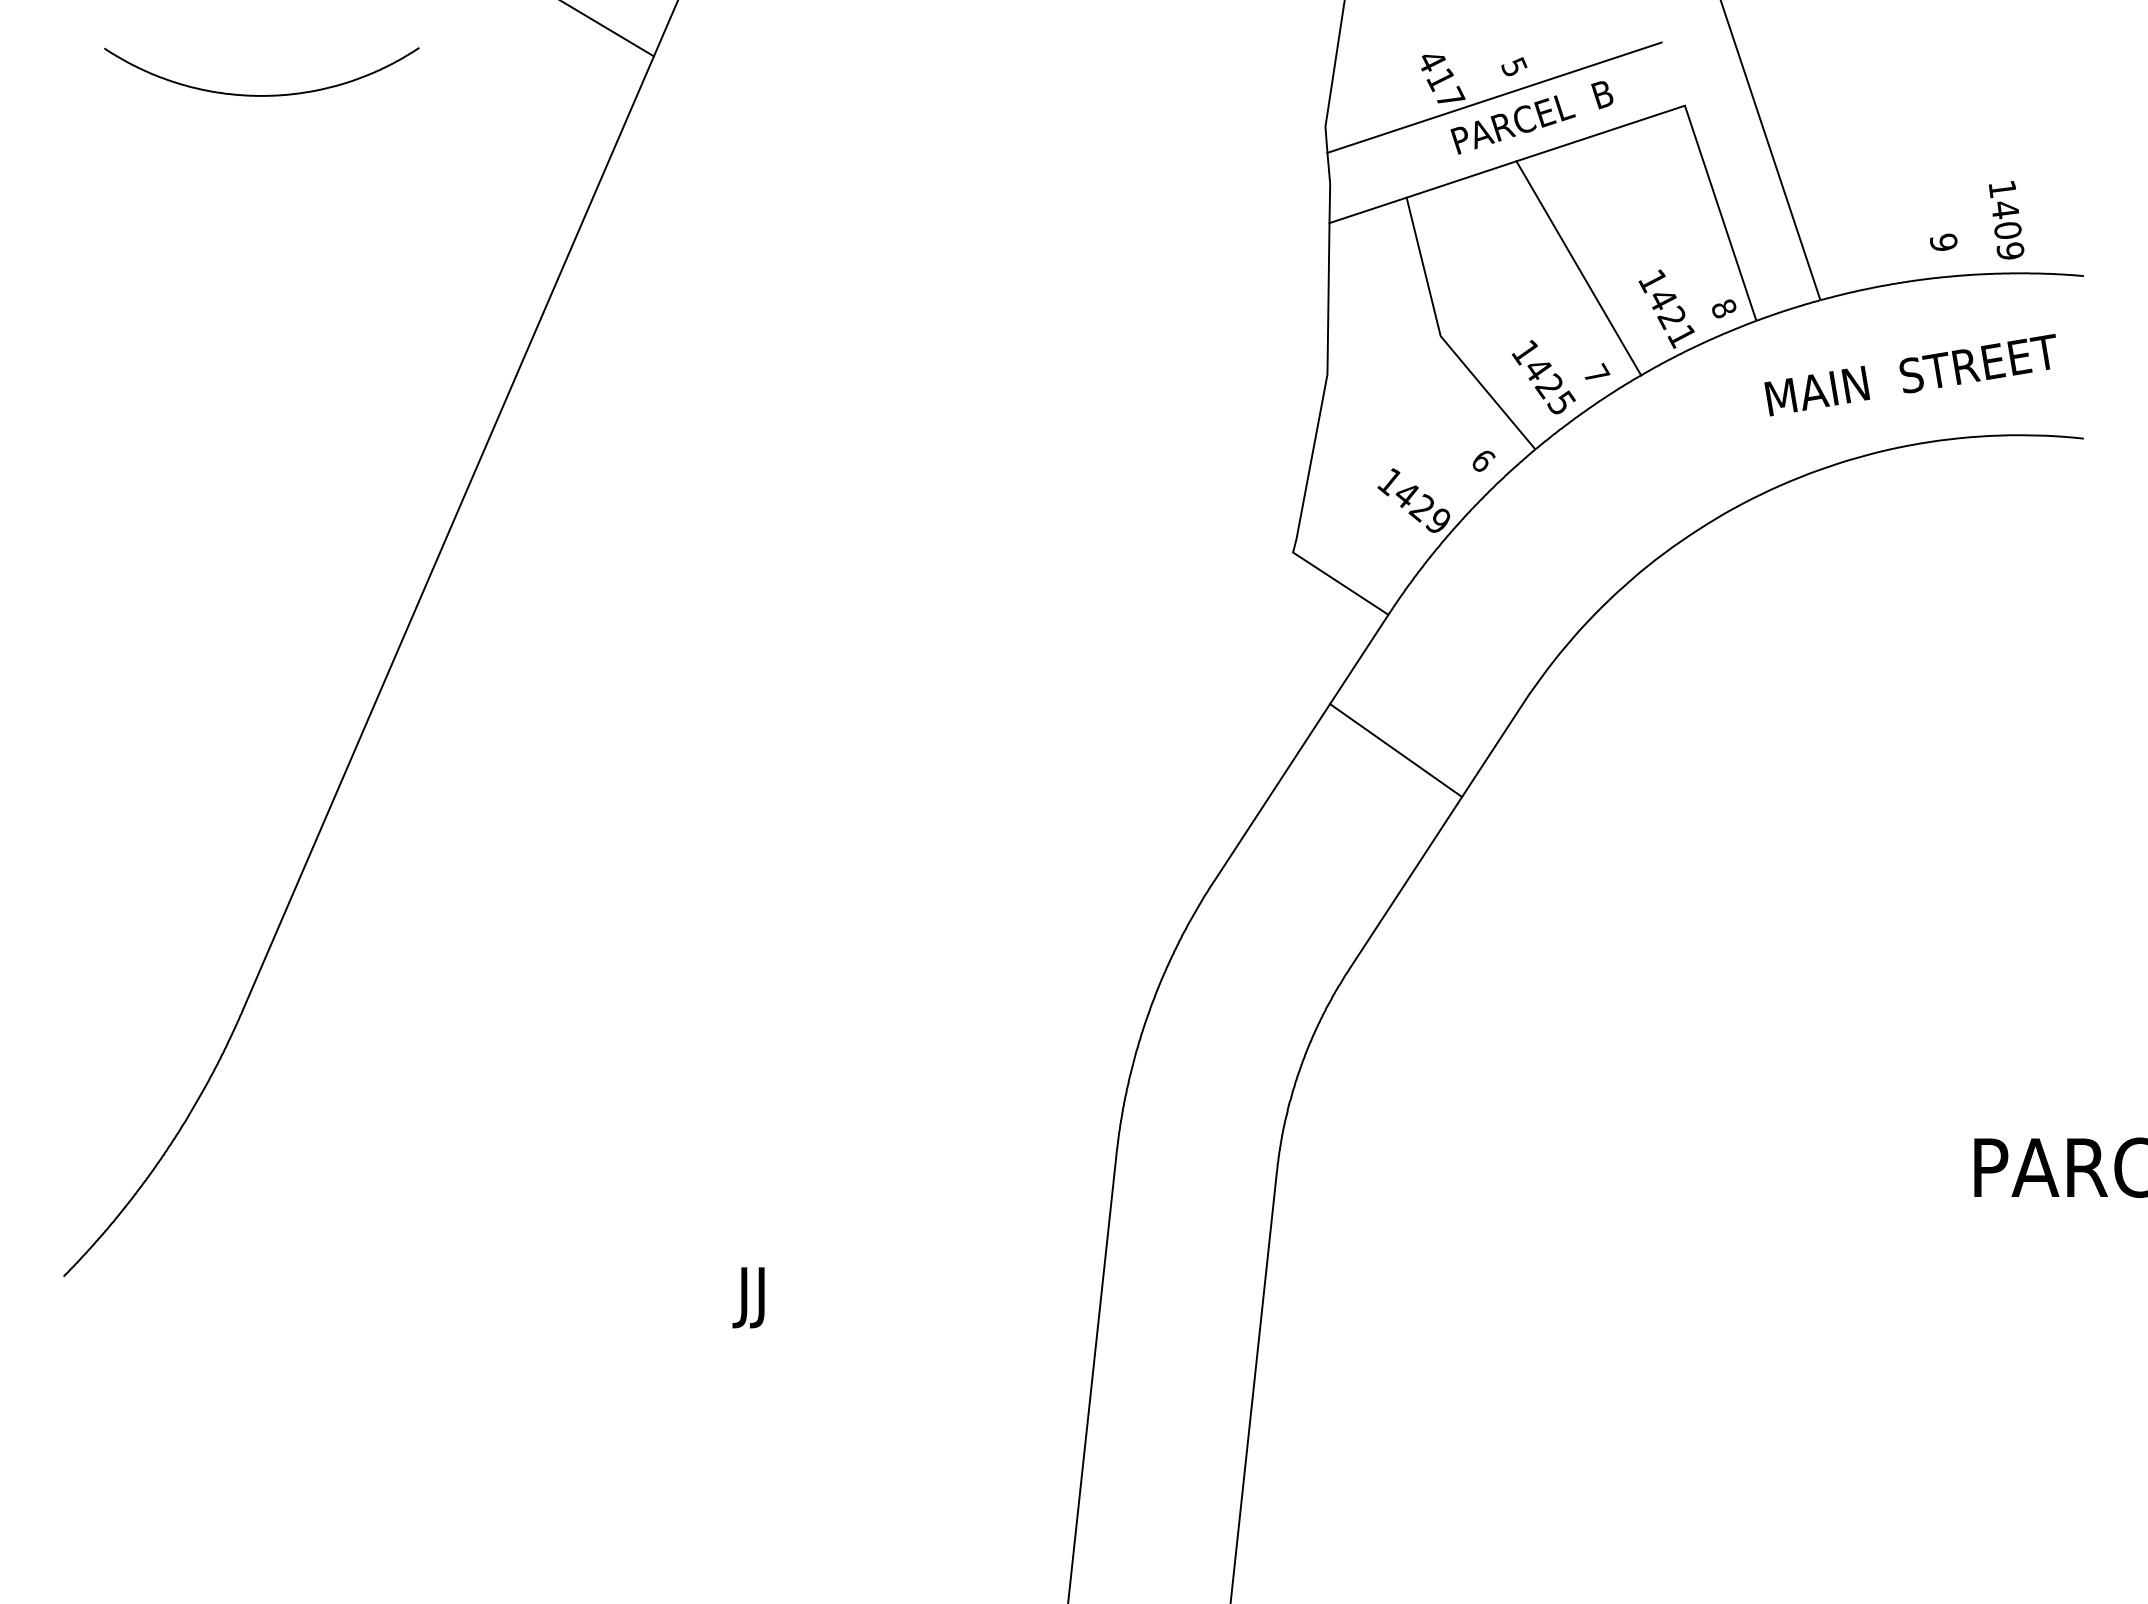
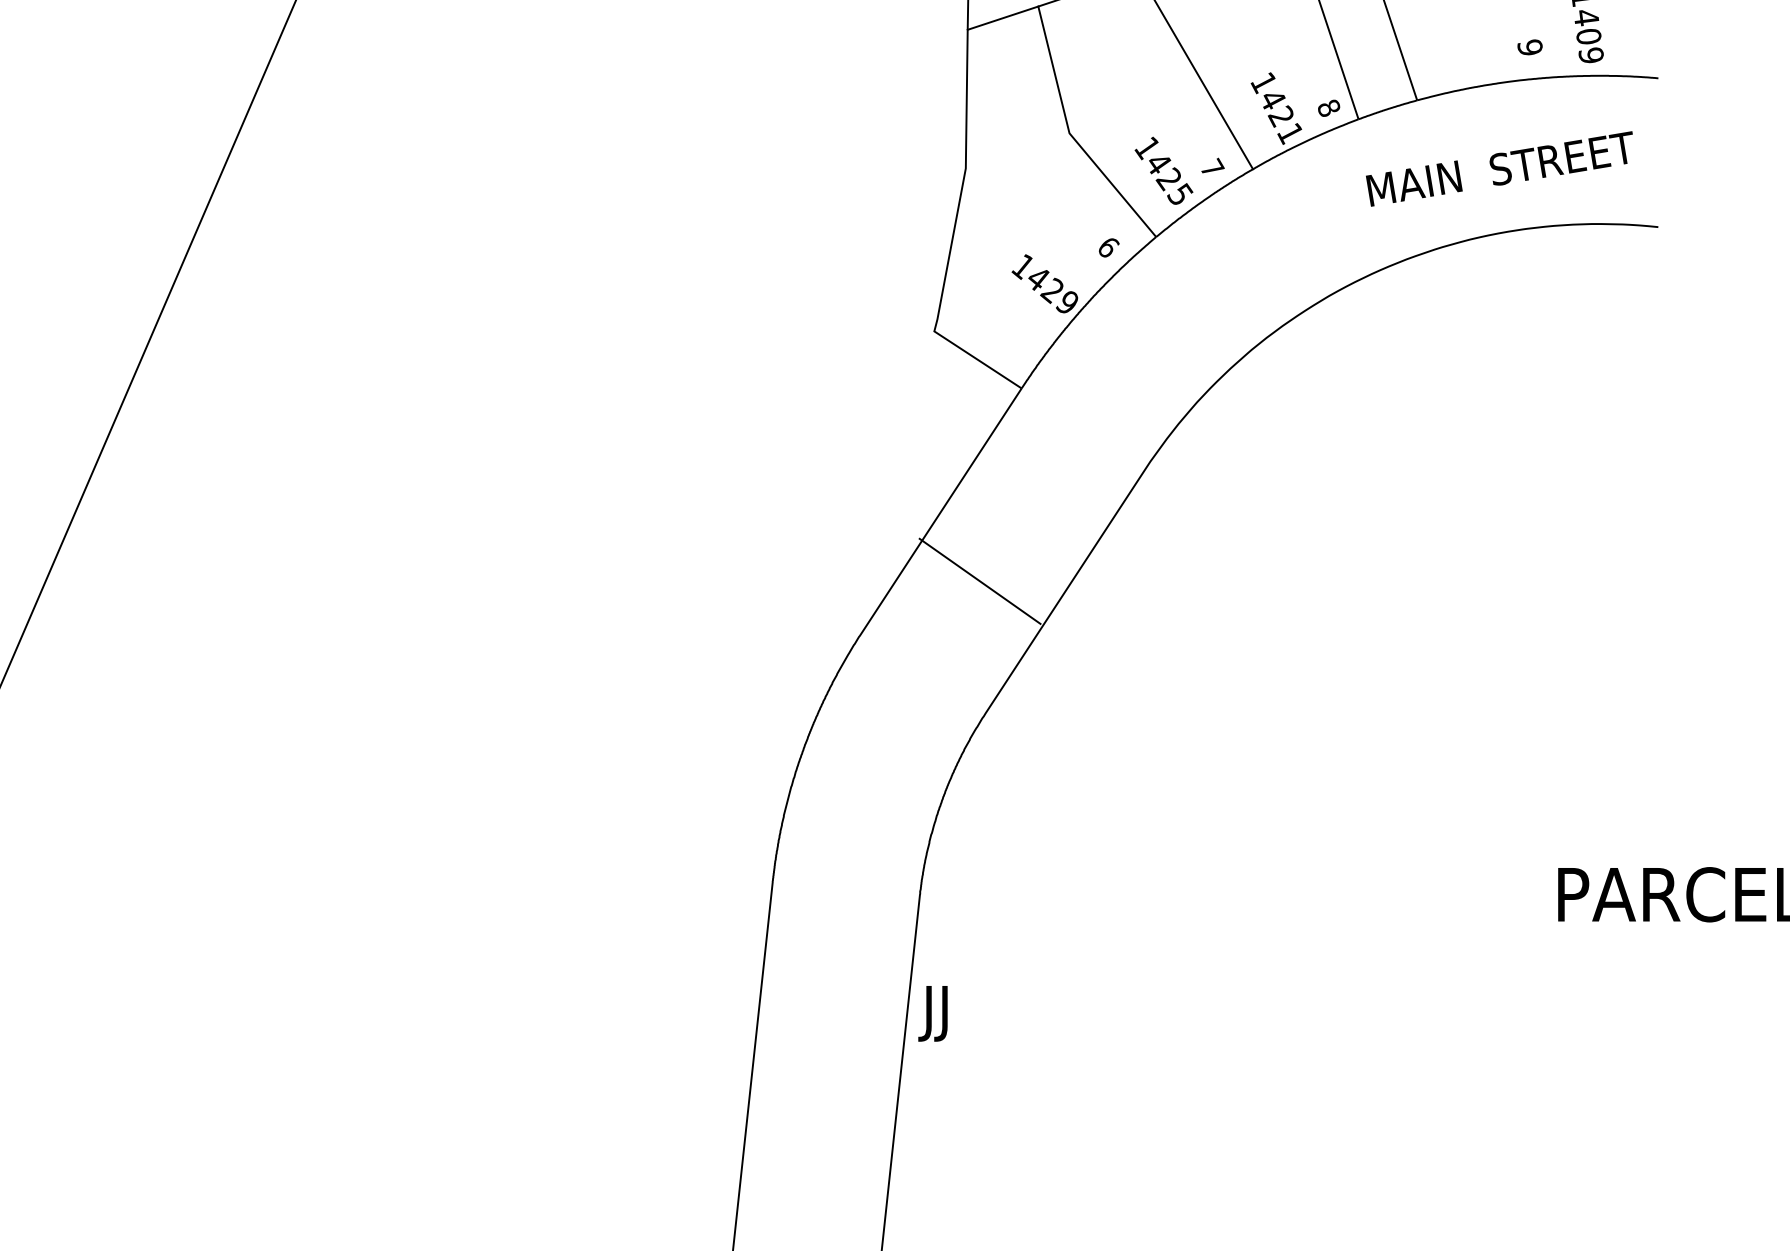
line: (1396, 750) -> (980, 581), moved
text: (748, 1297) -> (932, 1013), moved

